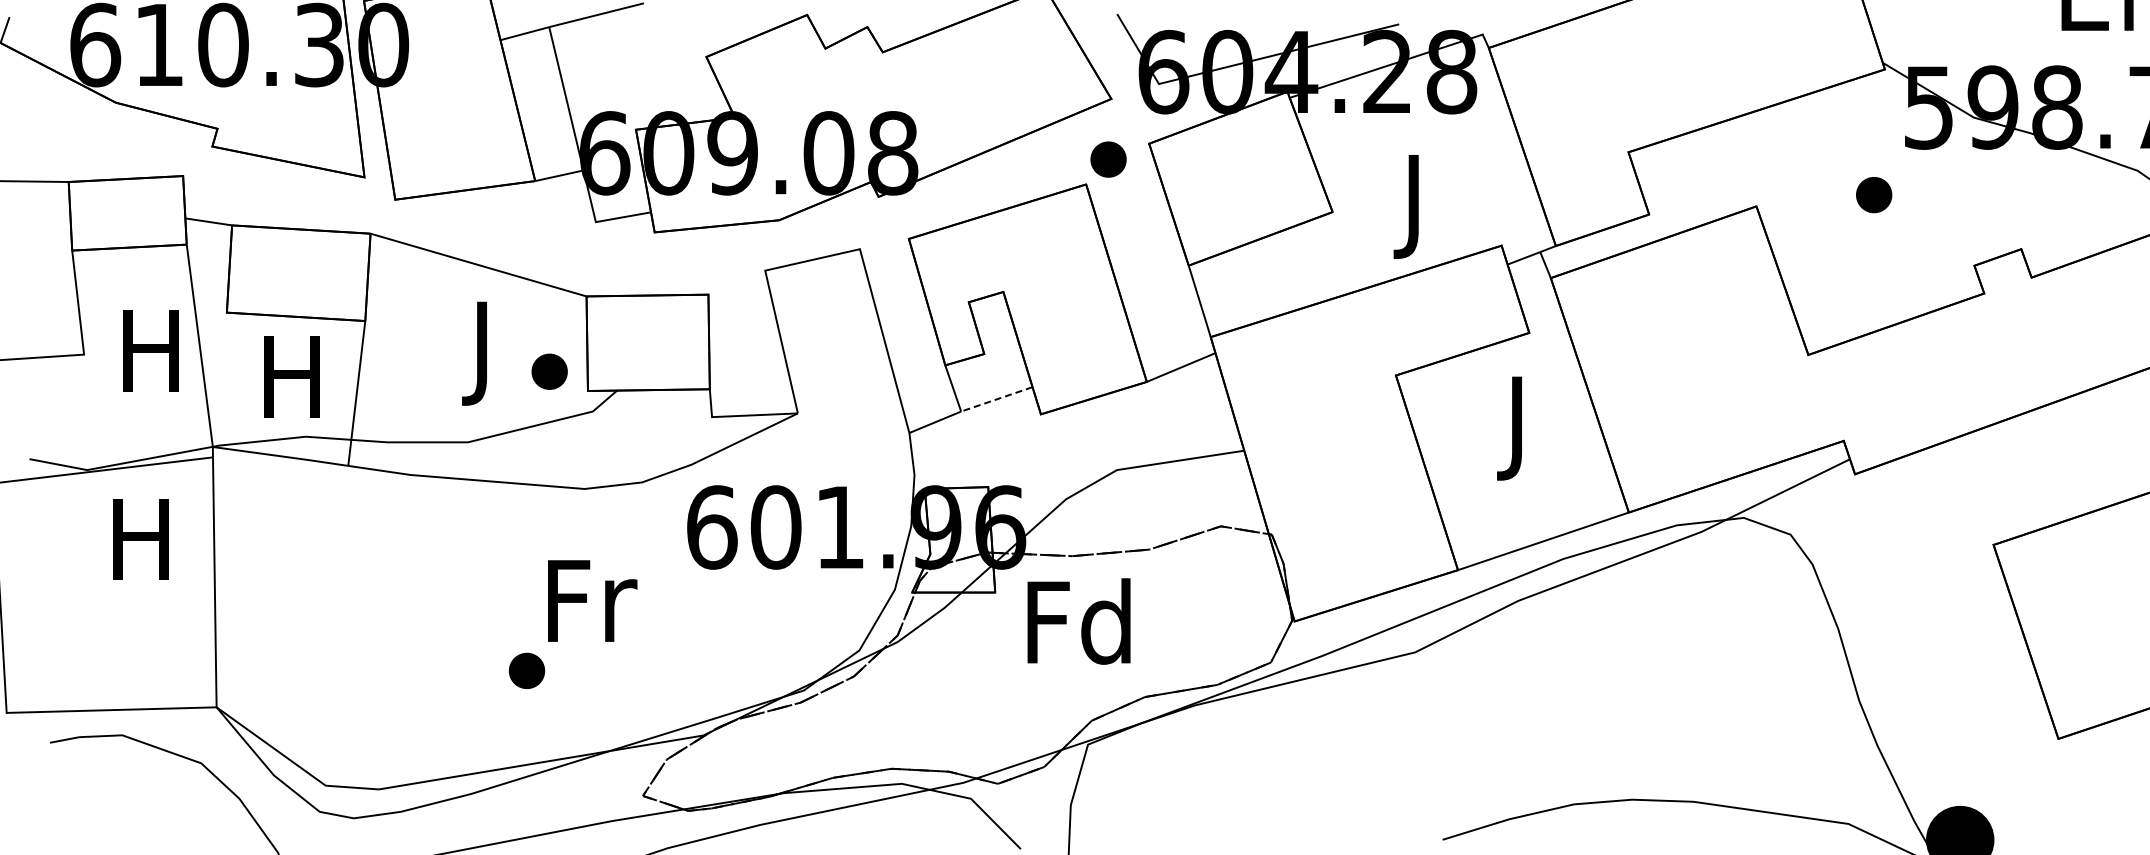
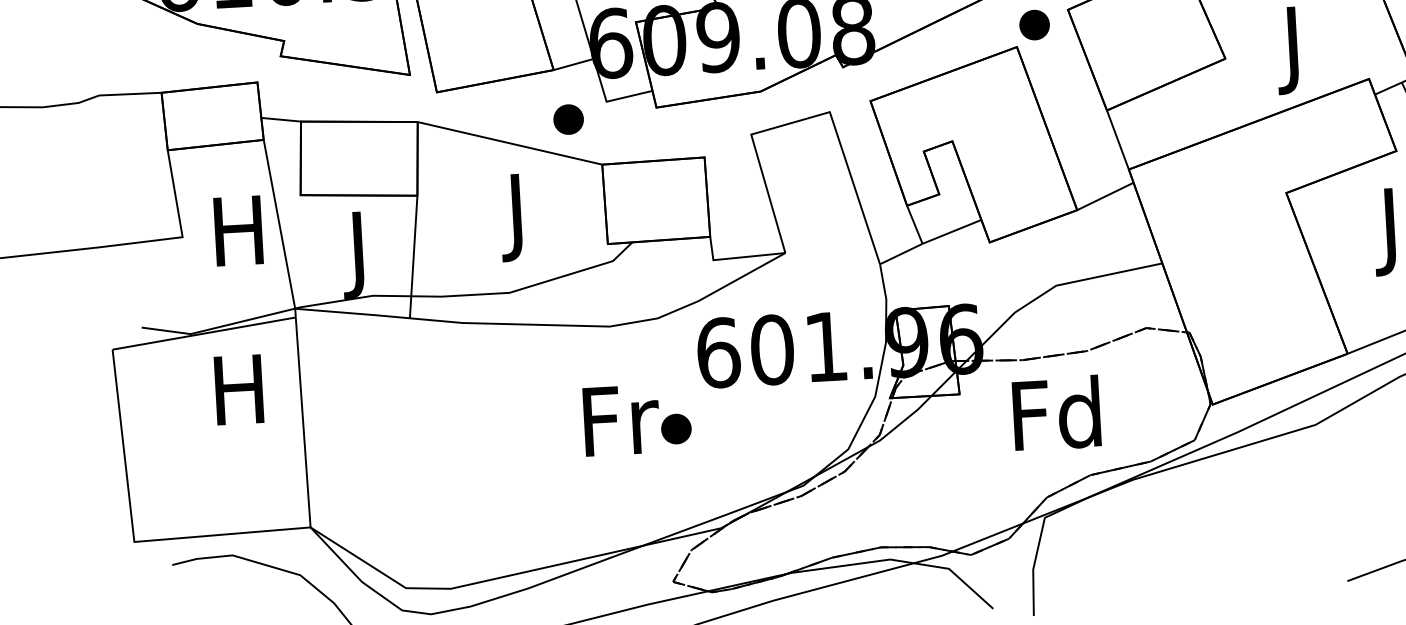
part: (549, 371) -> (568, 119), moved
text: (291, 387) -> (358, 255), H -> J
line: (996, 399) -> (951, 232), dashed -> solid
text: (1078, 621) -> (1056, 413), moved
part: (526, 670) -> (675, 428), moved

